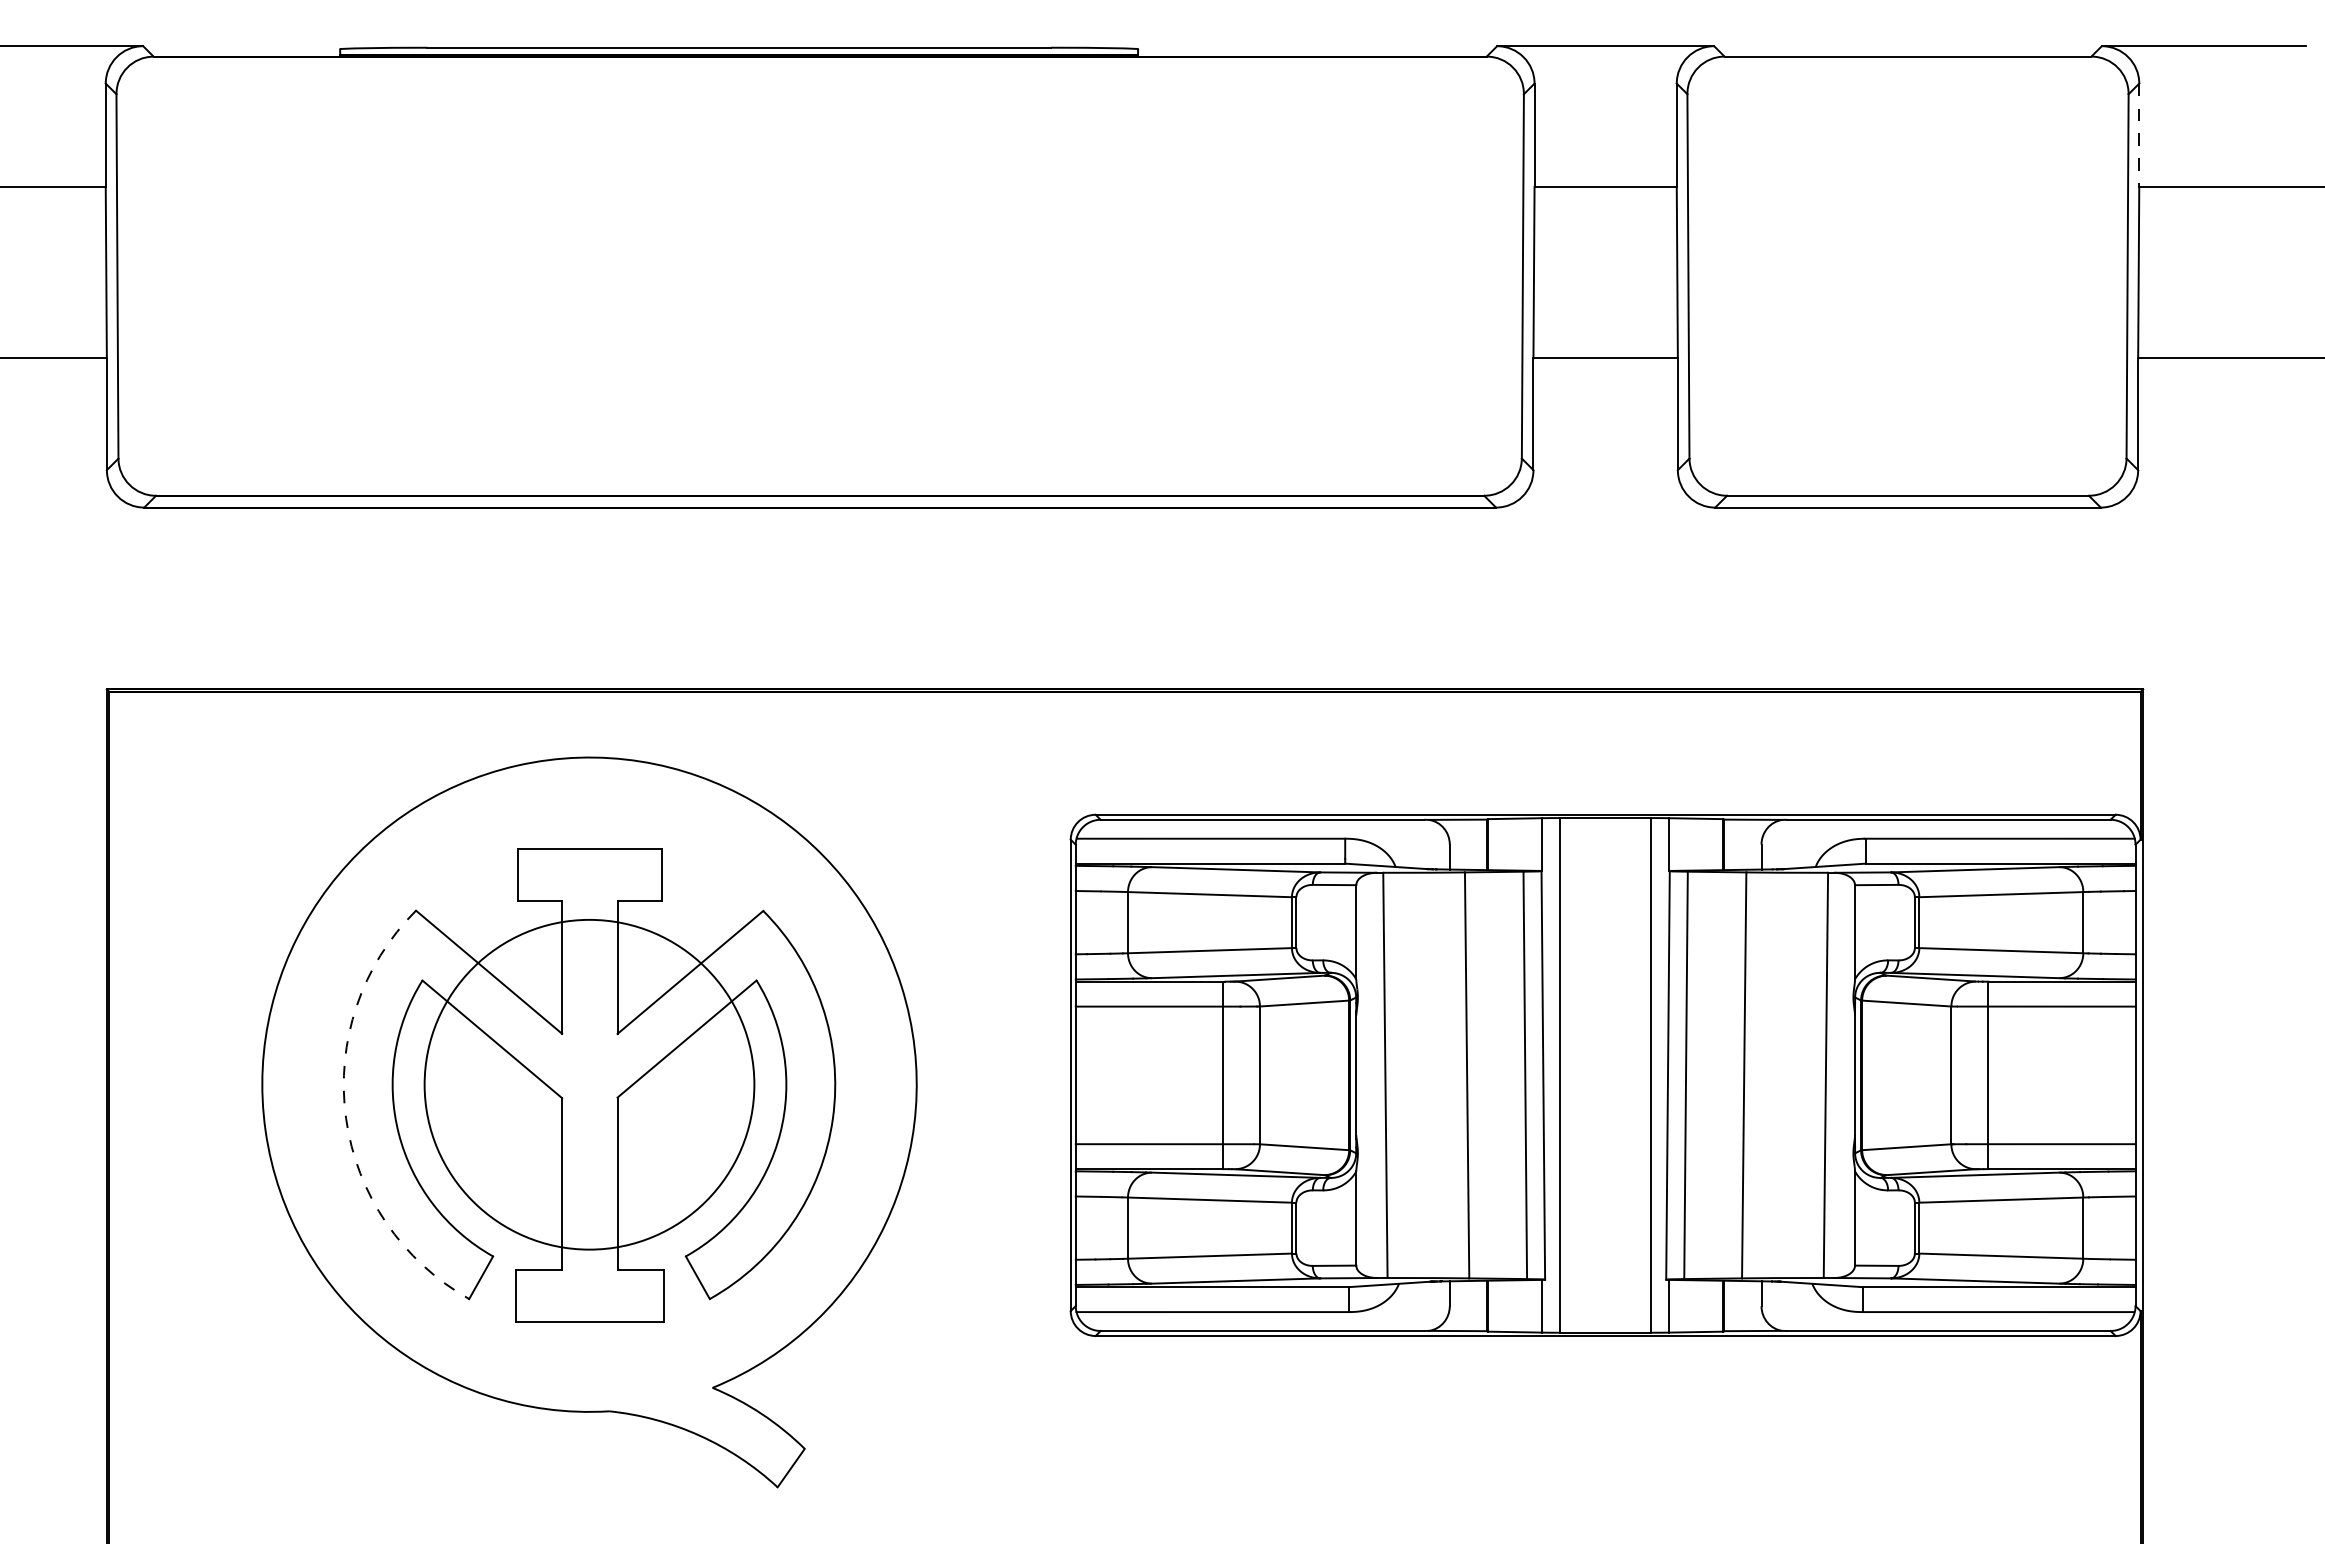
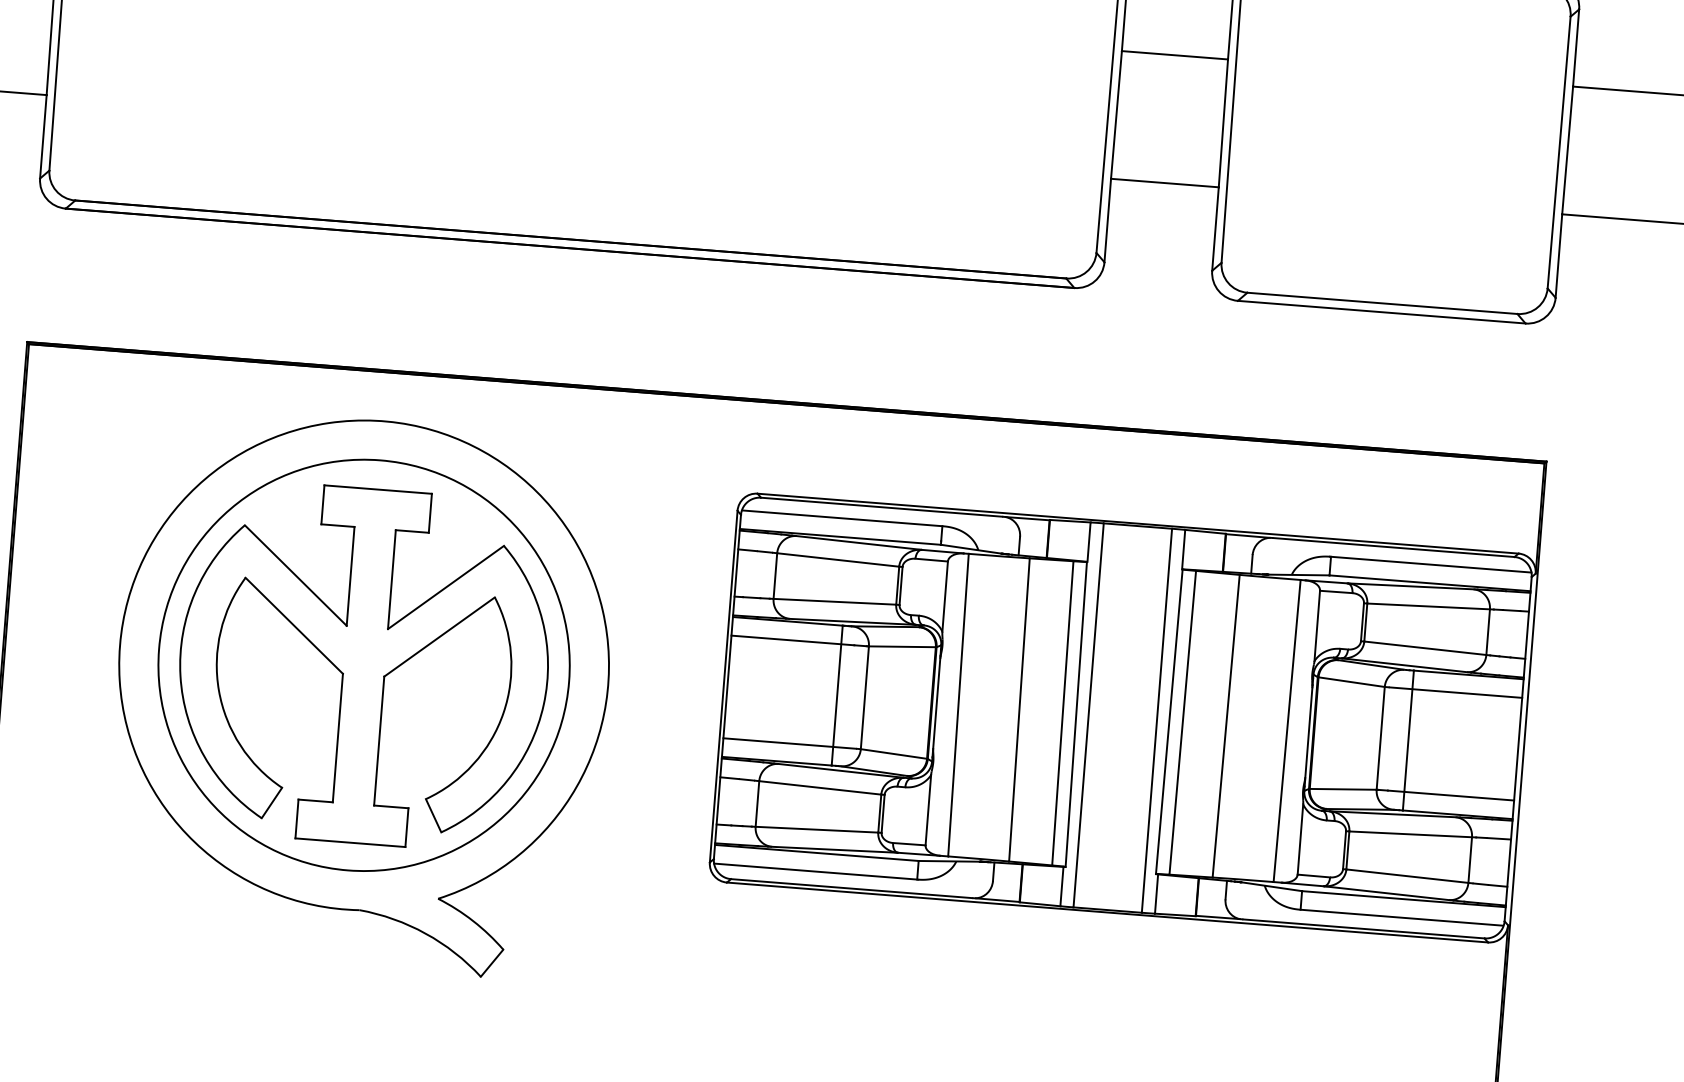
line: (2139, 135) -> (1576, 48), dashed -> solid
circle: (589, 1084) -> (364, 665), size x1.67
arc: (346, 1118) -> (180, 676), dashed -> solid

